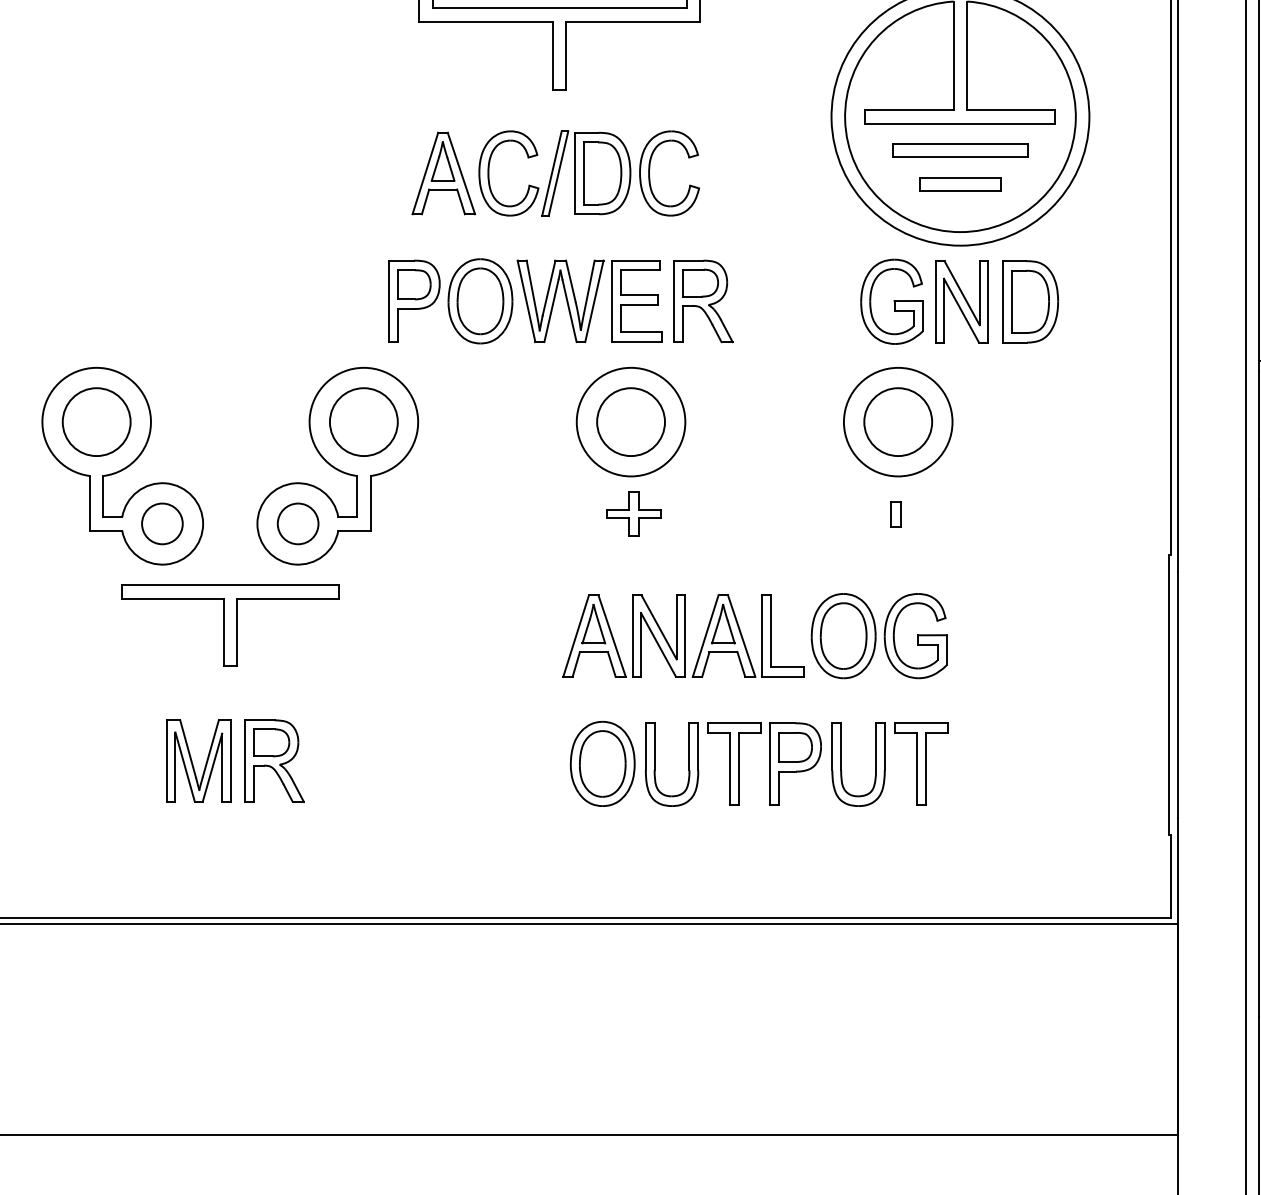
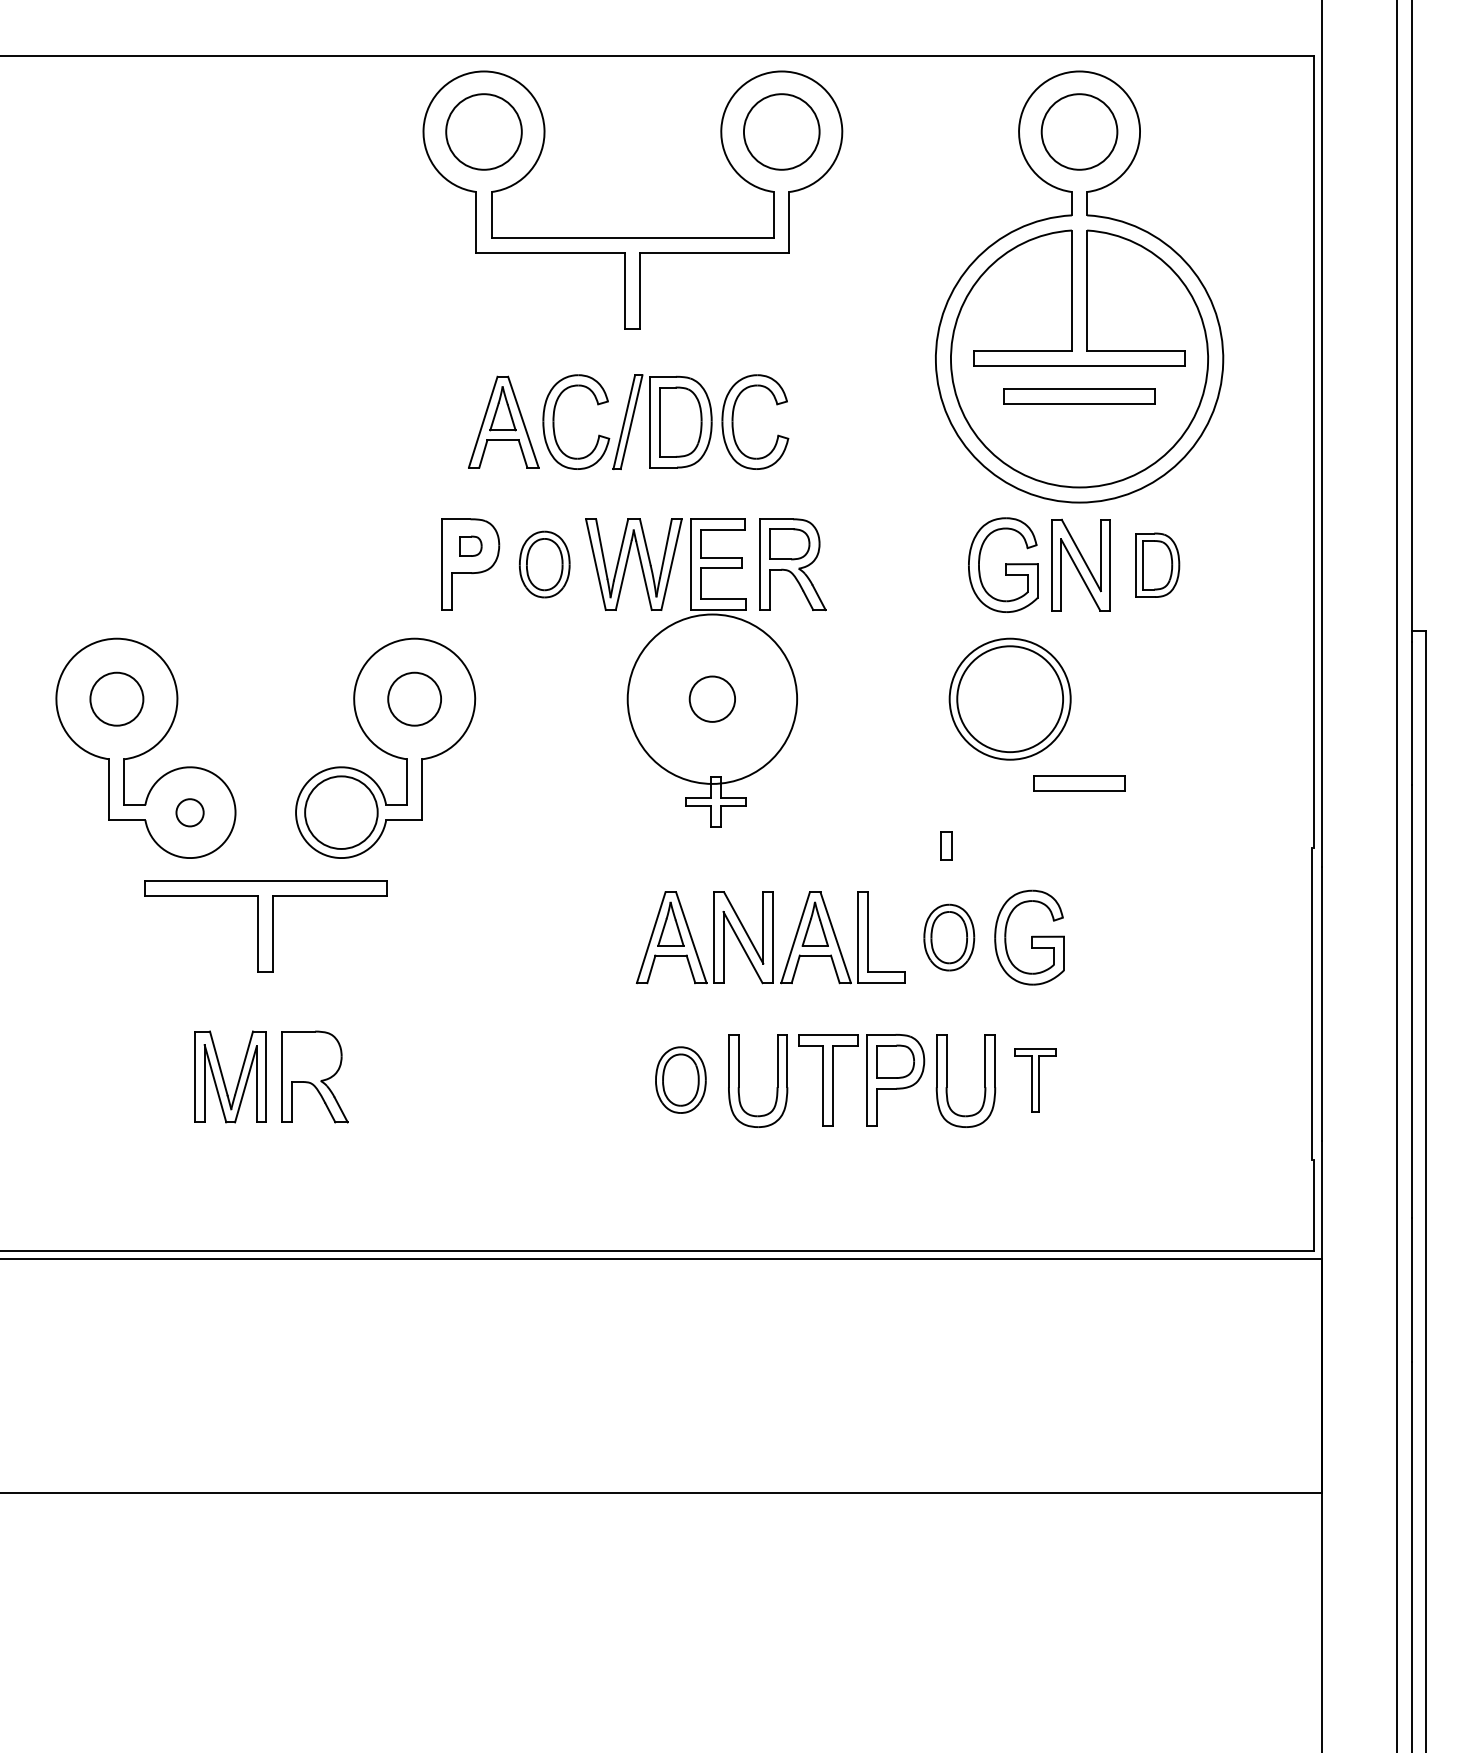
part: (960, 184) -> (1079, 783), moved
part: (413, 285) -> (470, 546), size x0.6
part: (480, 301) -> (544, 564), size x0.7
part: (1030, 302) -> (1157, 565), size x0.7
circle: (630, 421) -> (711, 698), size x1.4
circle: (96, 422) -> (116, 699), size x0.7
circle: (363, 422) -> (414, 699), size x0.7
circle: (631, 422) -> (712, 699), size x0.6
circle: (898, 422) -> (1010, 699), size x1.4
part: (895, 513) -> (946, 845), moved
circle: (161, 523) -> (189, 812), size x0.6
circle: (298, 523) -> (341, 812), size x1.6
part: (842, 635) -> (948, 937), size x0.7
part: (271, 742) -> (311, 1056), removed
part: (602, 763) -> (680, 1079), size x0.7
part: (920, 764) -> (1035, 1080), size x0.7

